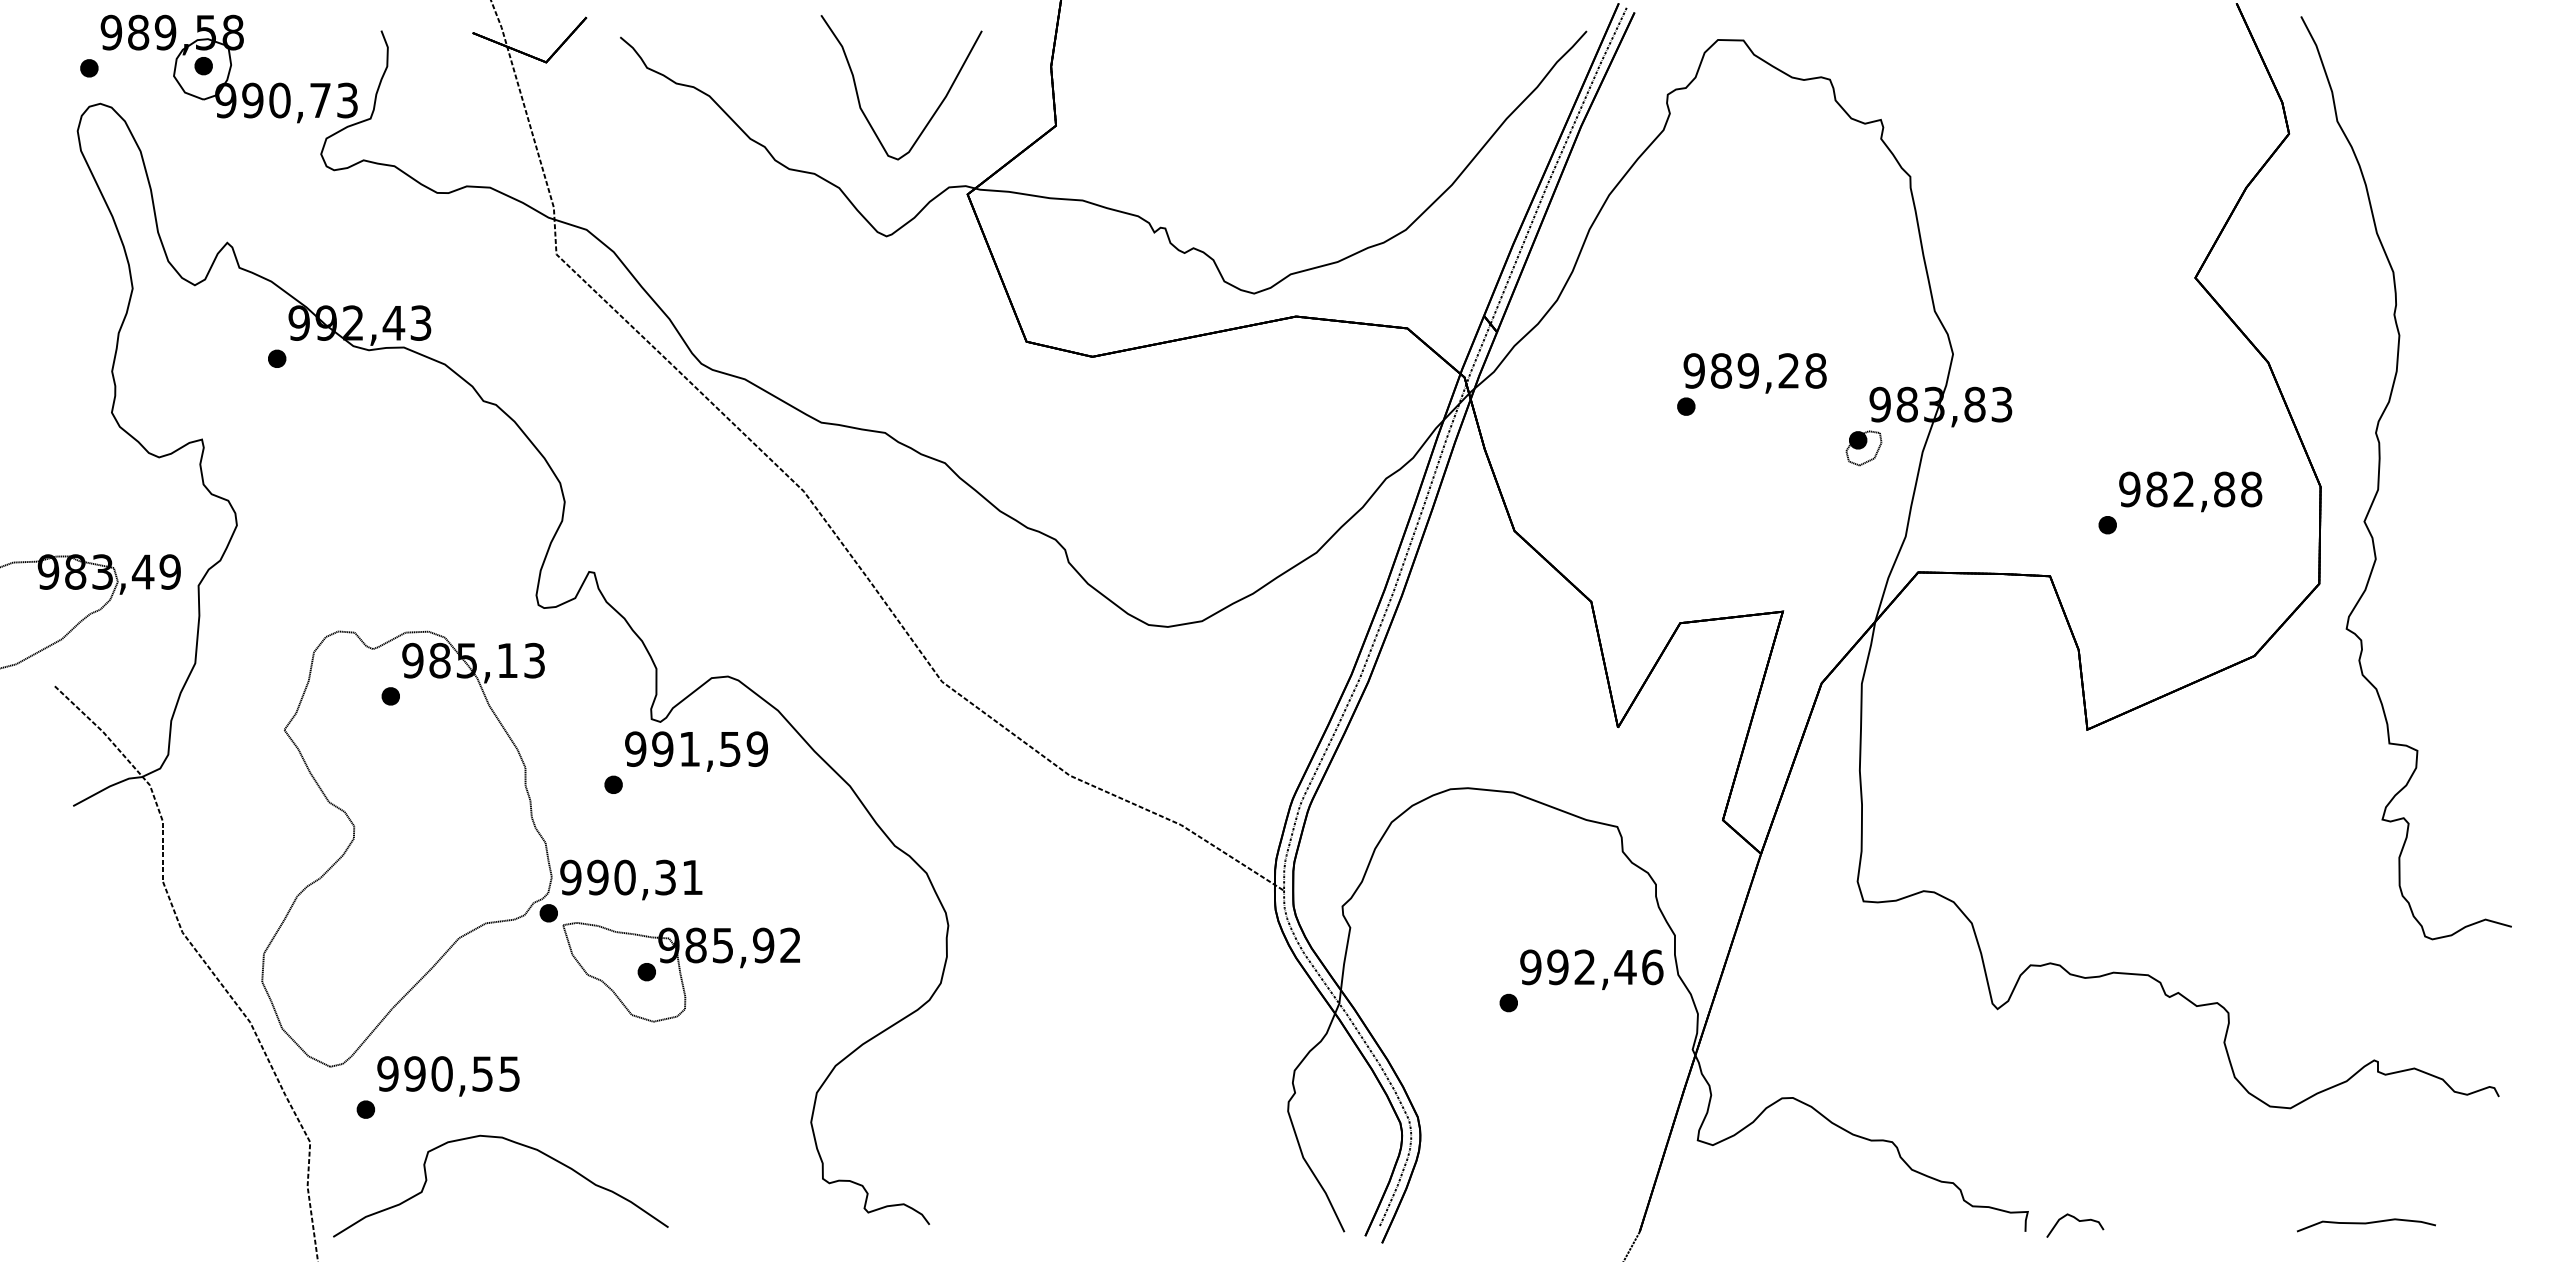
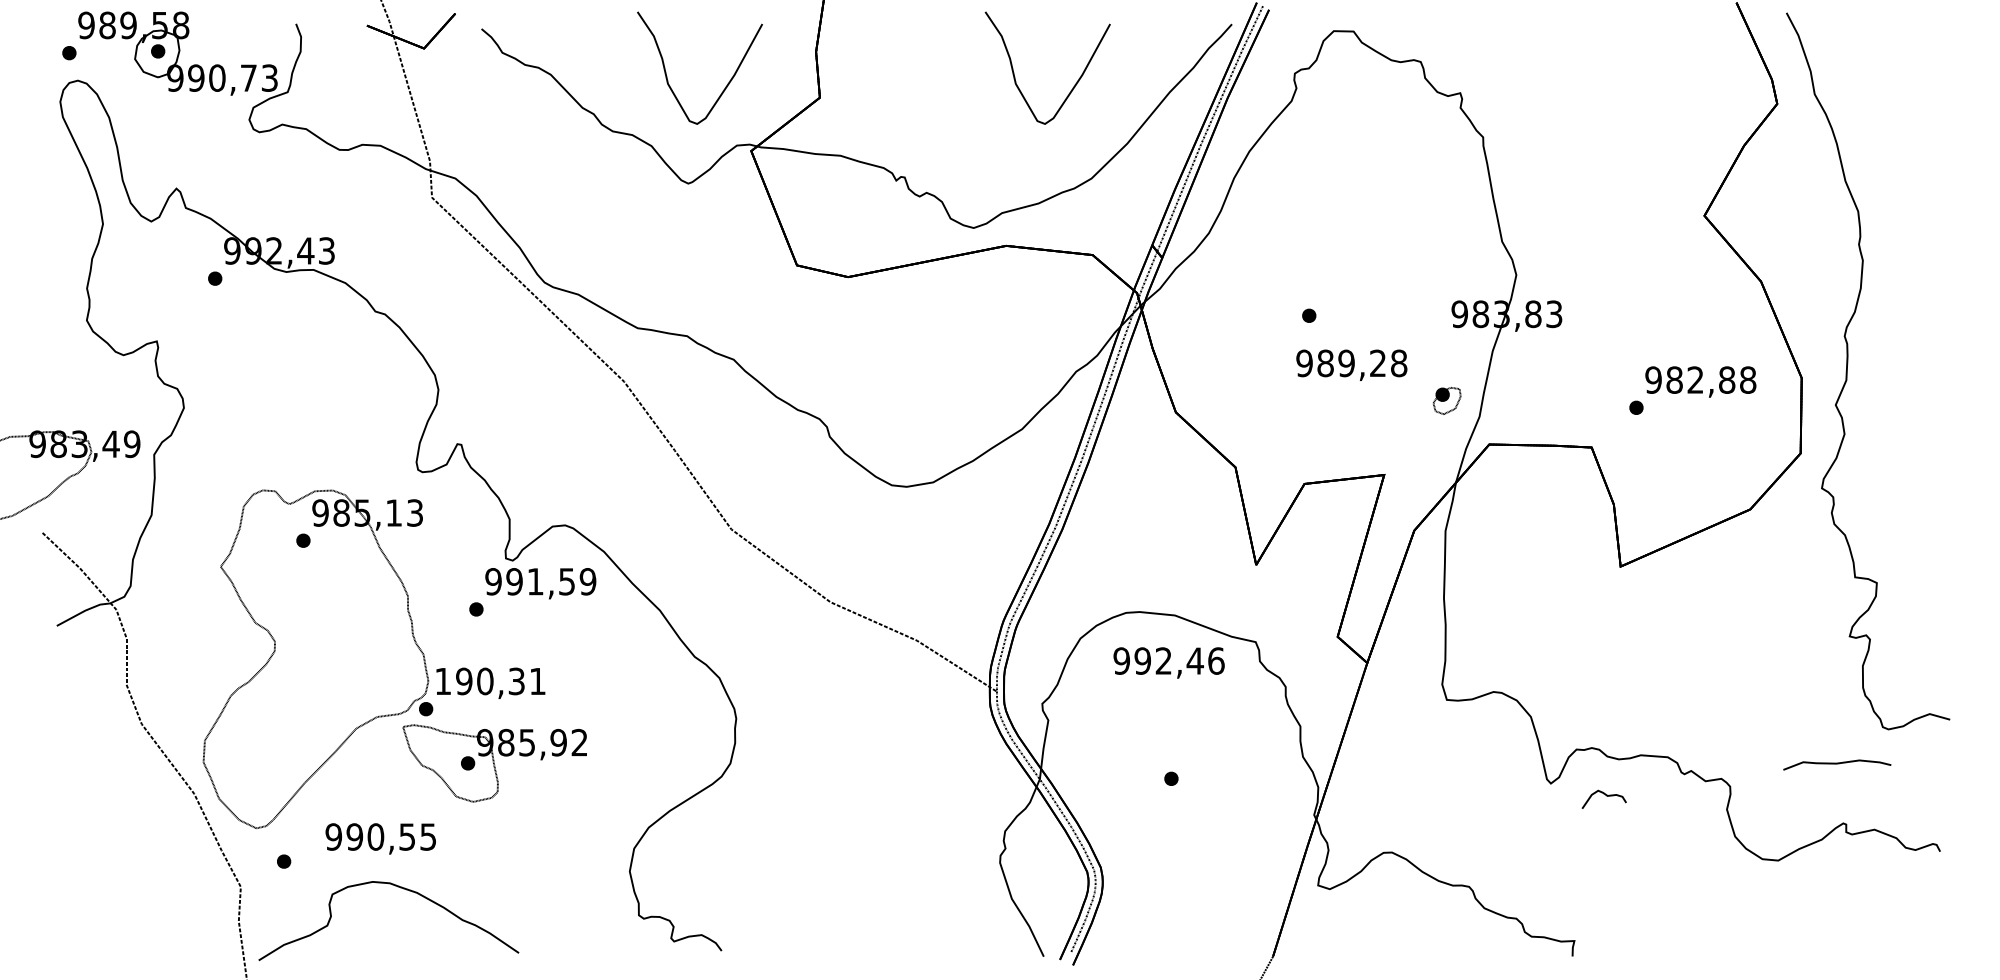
curve: (1383, 110) -> (1074, 85), added
text: (1754, 373) -> (1351, 365), moved
part: (1863, 448) -> (1446, 401), moved
text: (570, 877) -> (442, 681), 990,31 -> 190,31
text: (1591, 969) -> (1168, 662), moved
part: (680, 972) -> (494, 763), moved
text: (448, 1076) -> (380, 838), moved
curve: (2078, 1221) -> (1606, 796), moved
curve: (2366, 1224) -> (1837, 764), moved

